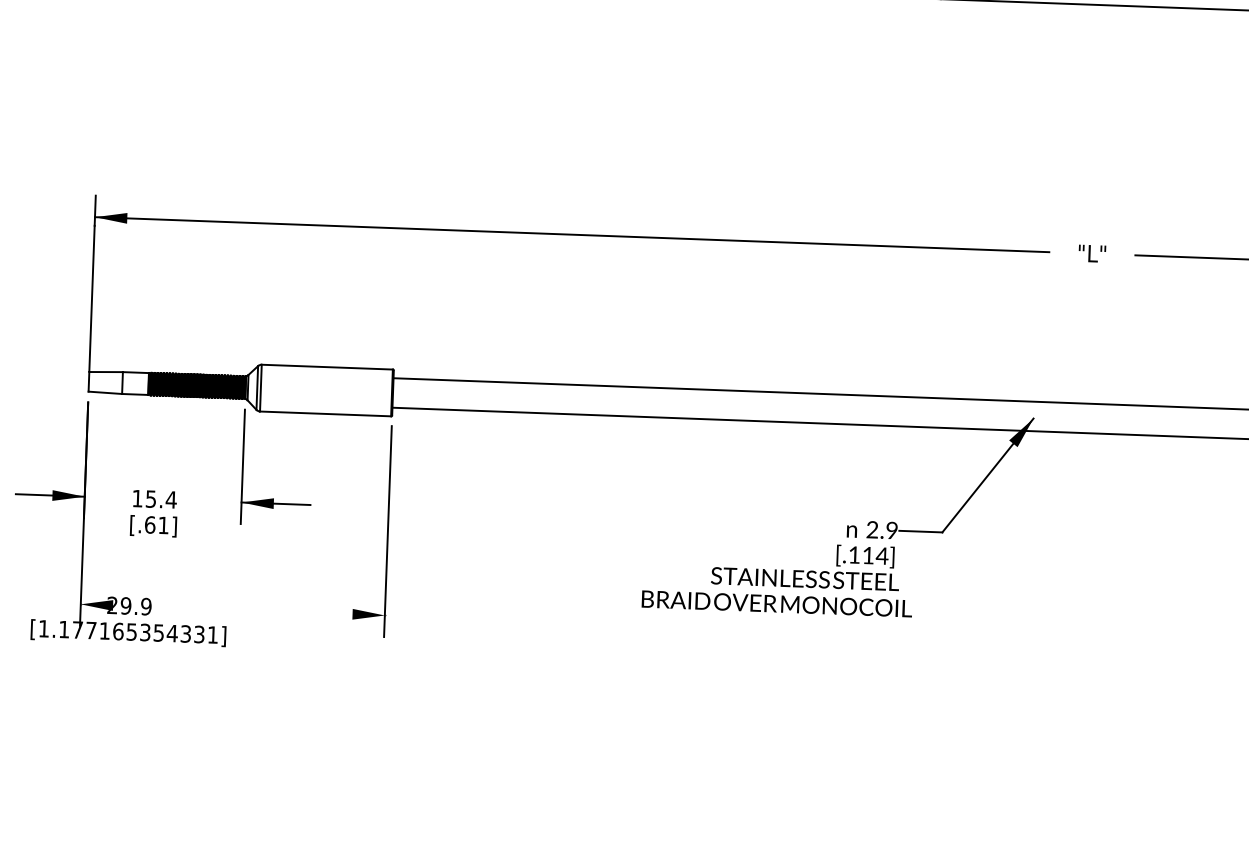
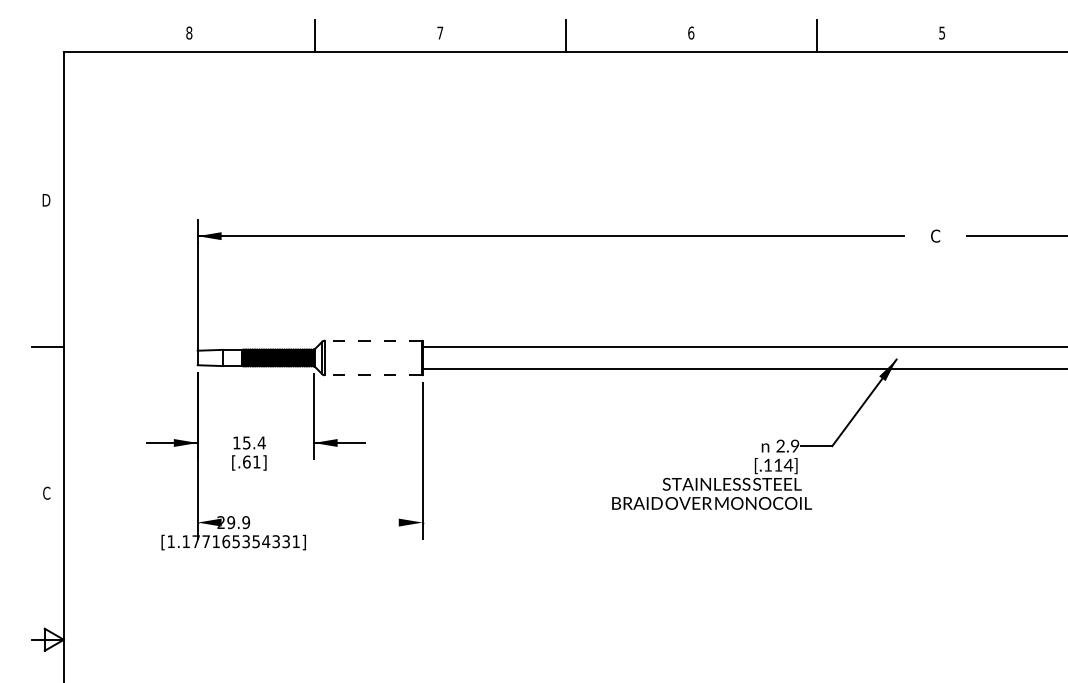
text: (1092, 252) -> (935, 235), "L" -> C
line: (326, 366) -> (372, 340), solid -> dashed
line: (324, 414) -> (372, 375), solid -> dashed

